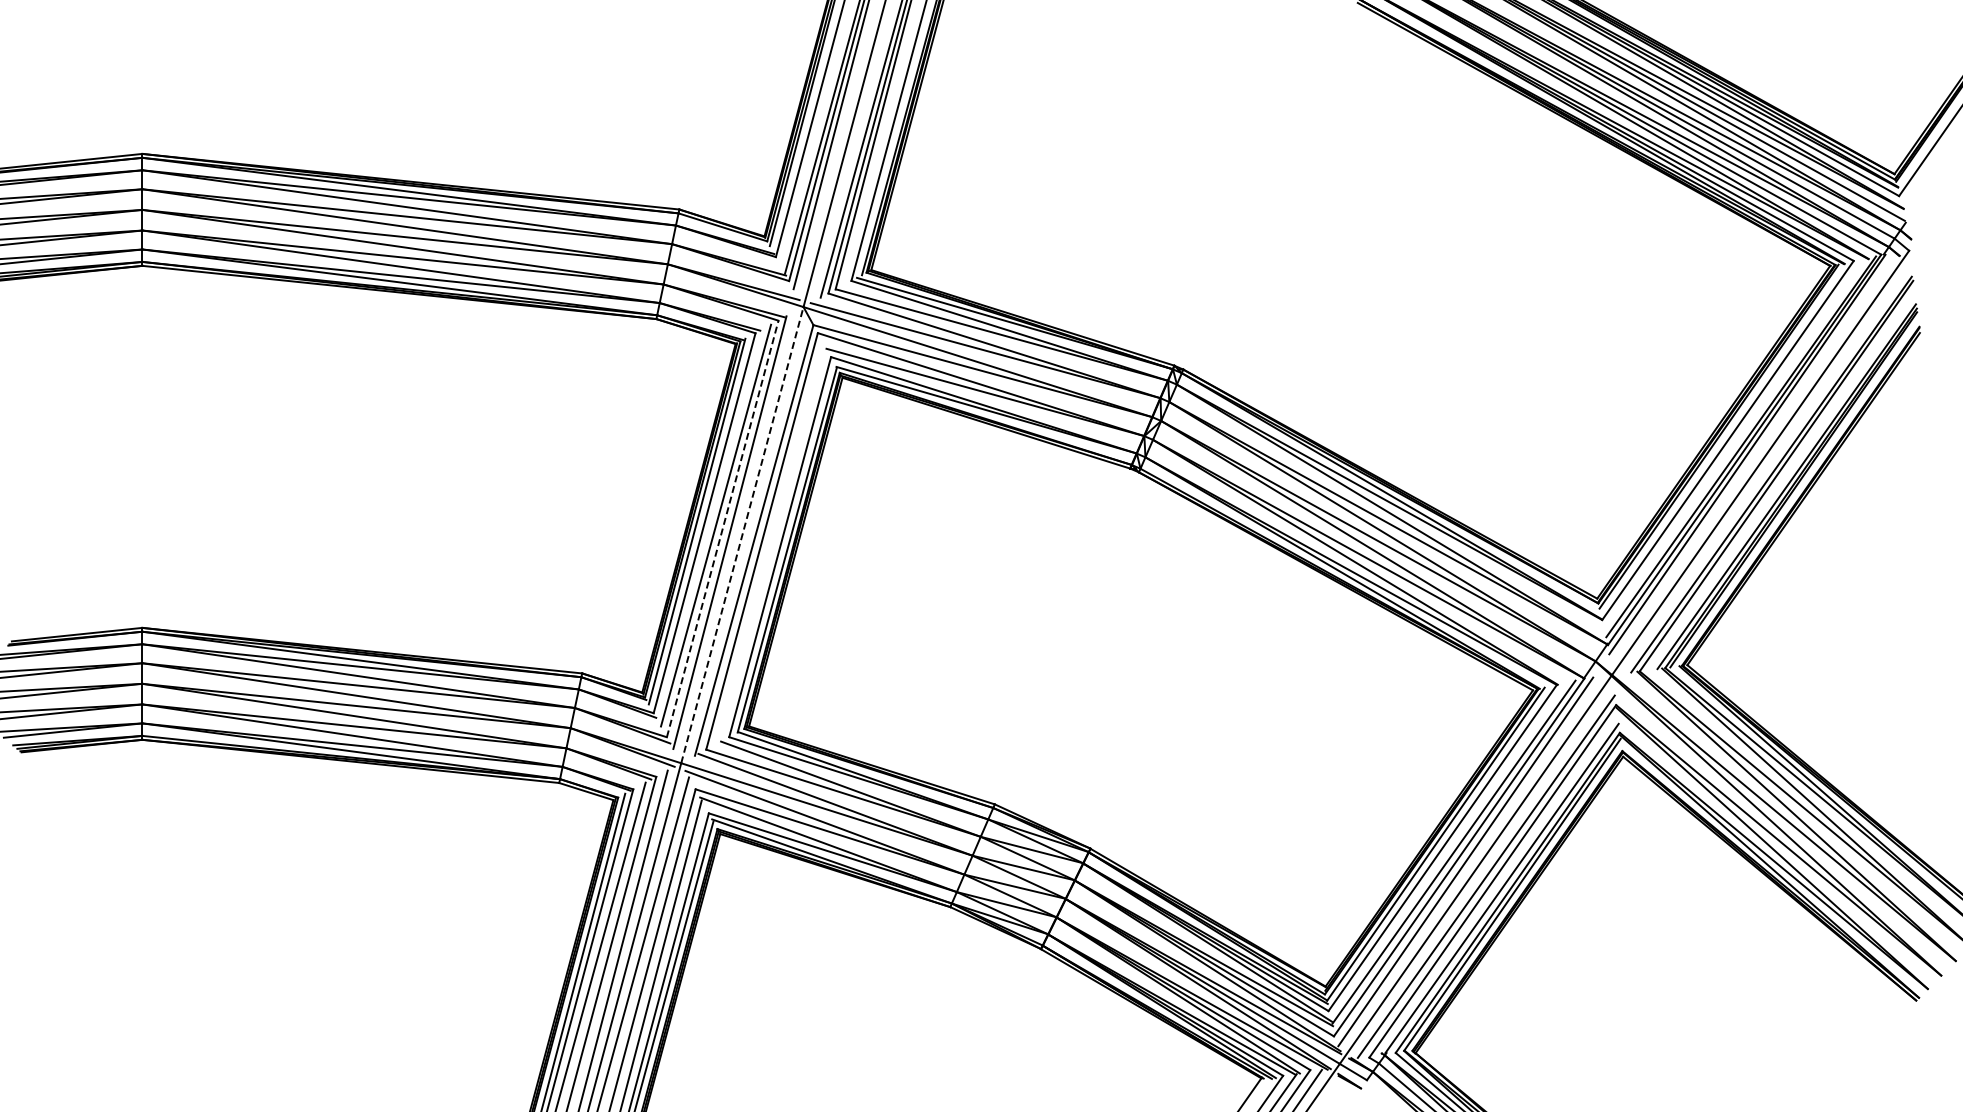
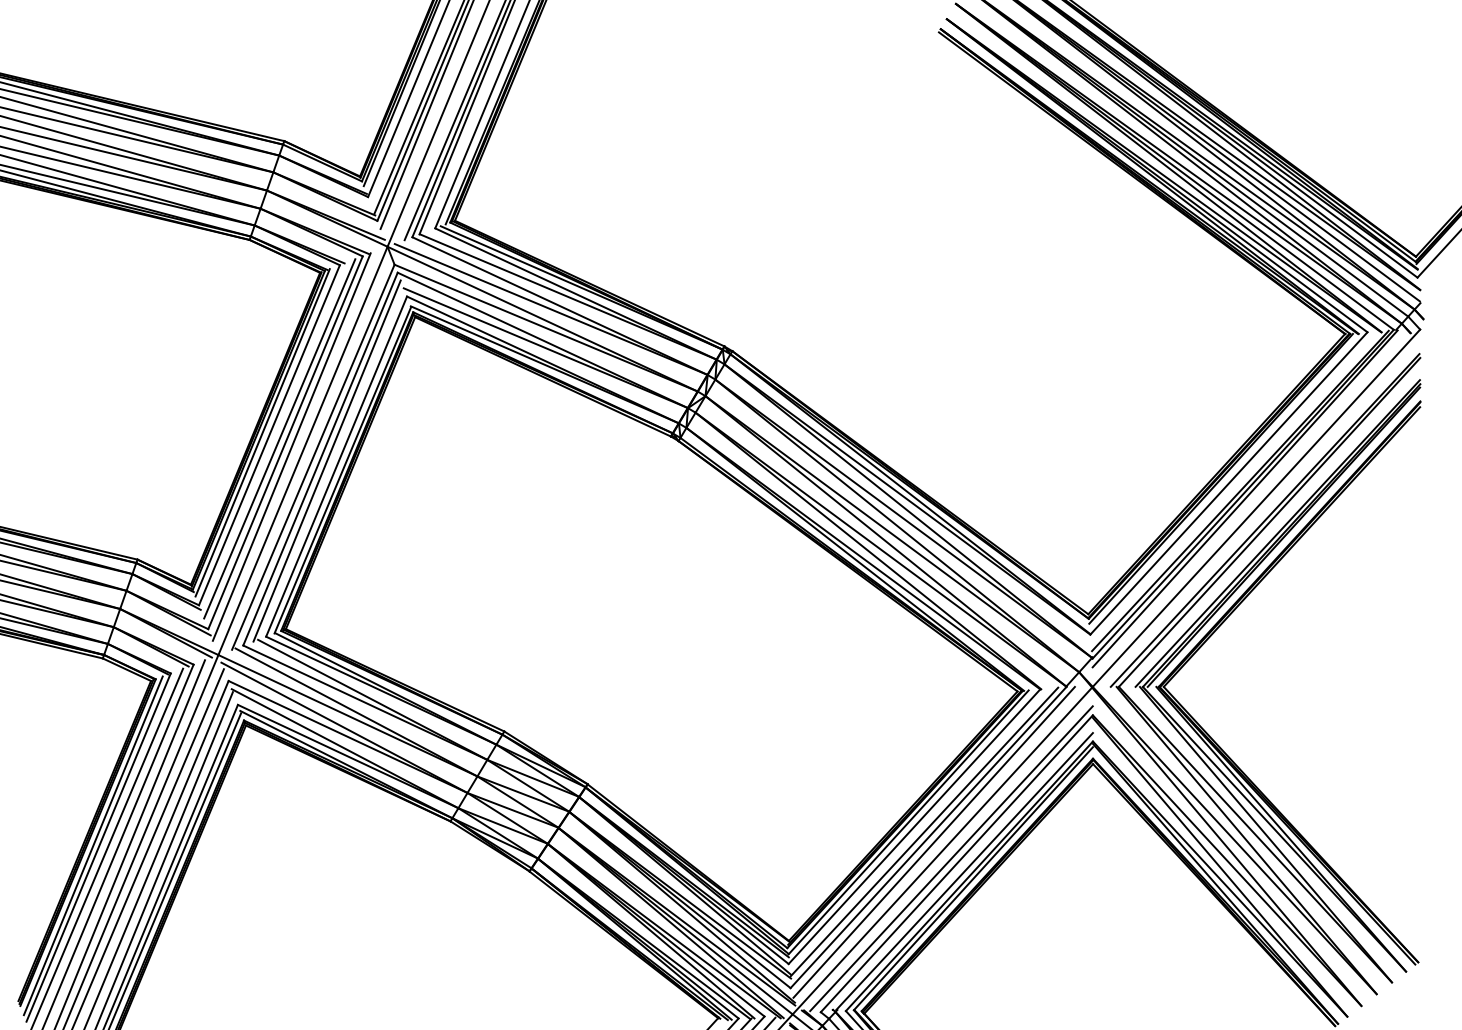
line: (722, 528) -> (285, 442), dashed -> solid
line: (742, 534) -> (303, 450), dashed -> solid
line: (769, 542) -> (327, 461), added

